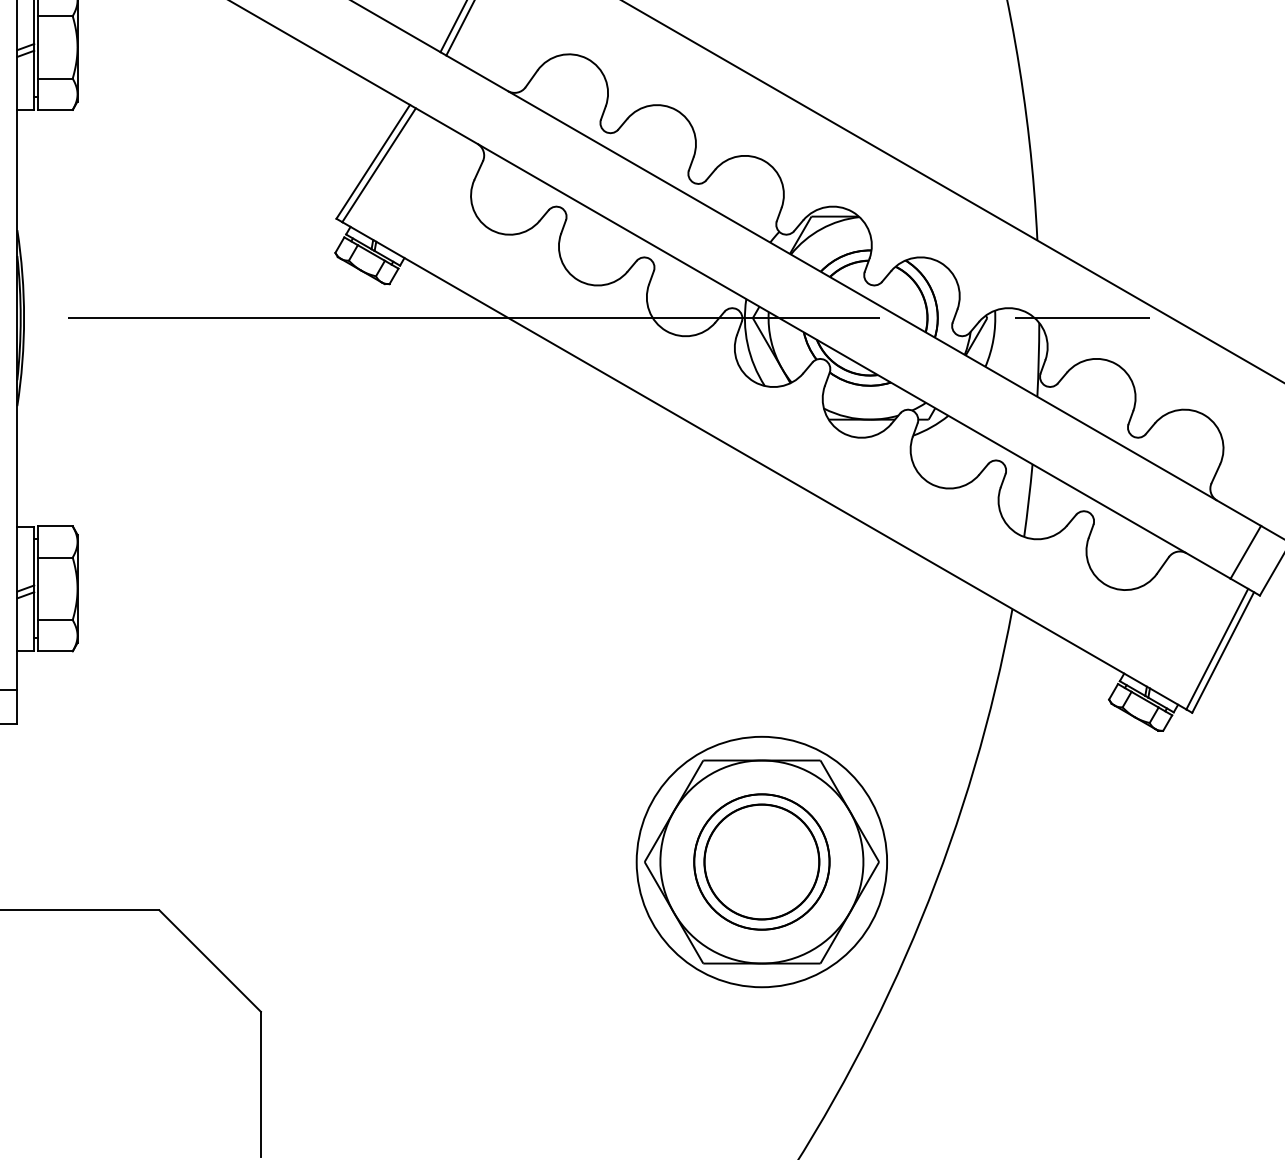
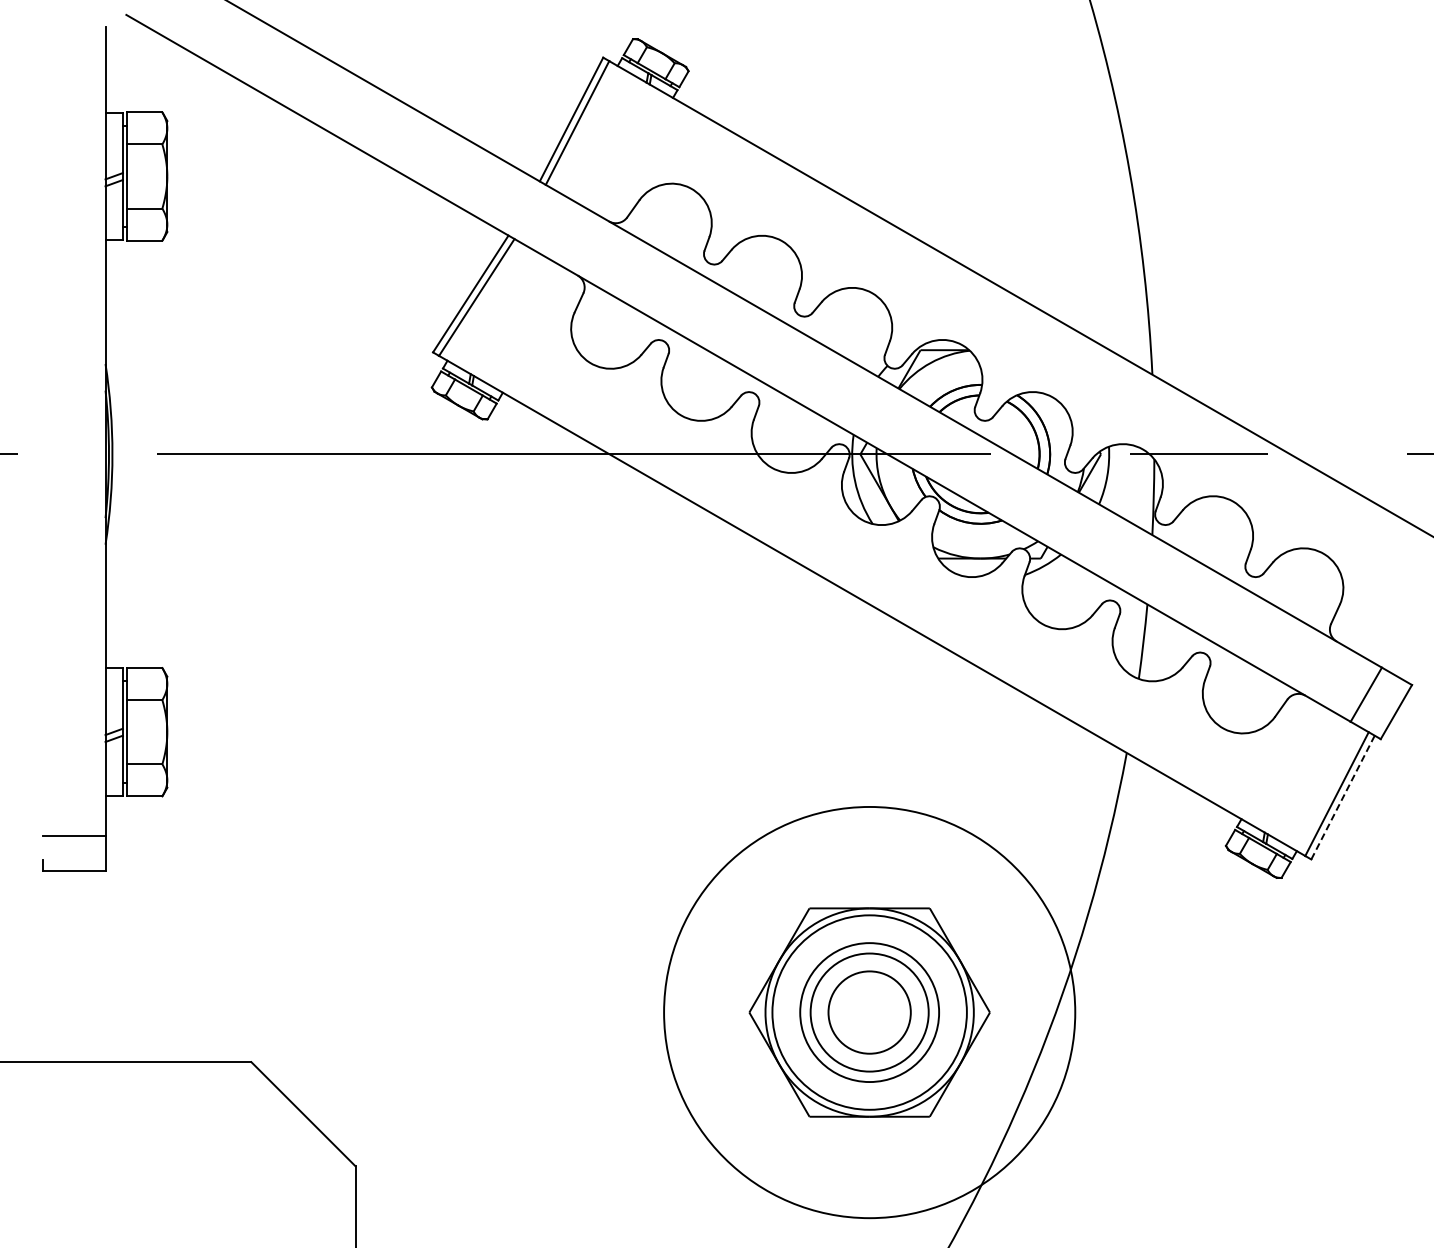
line: (1223, 652) -> (1343, 797), solid -> dashed
circle: (761, 861) -> (869, 1012), size x0.7
circle: (761, 861) -> (869, 1012), size x1.4
circle: (761, 861) -> (869, 1012), size x1.6

